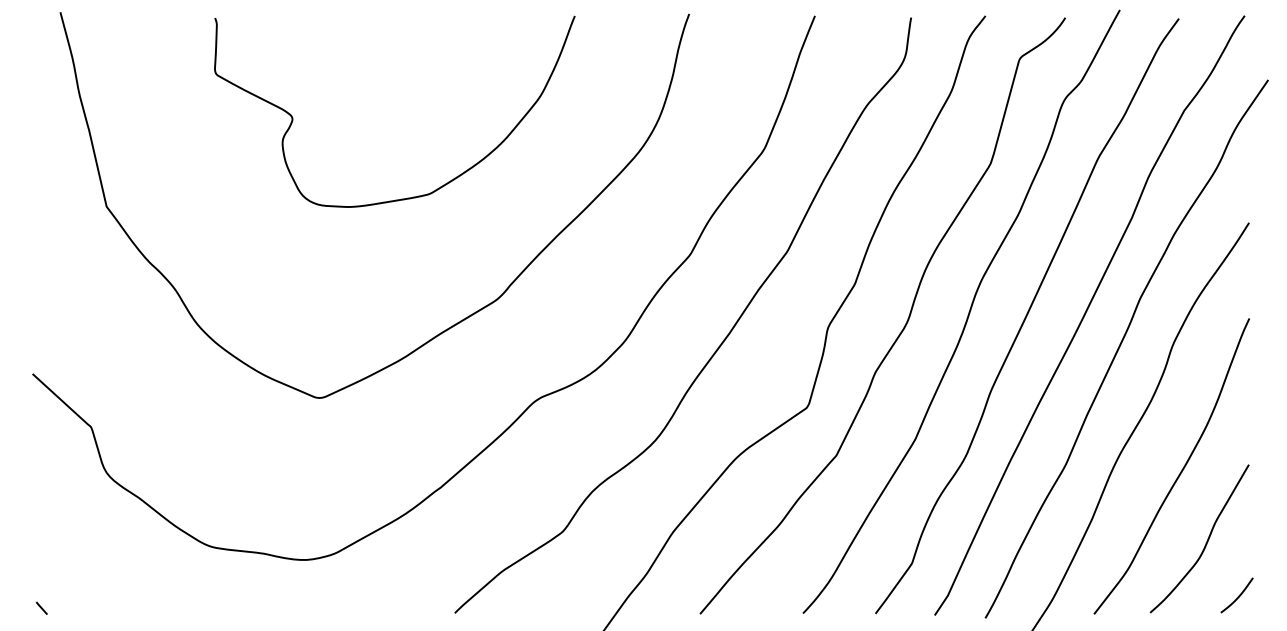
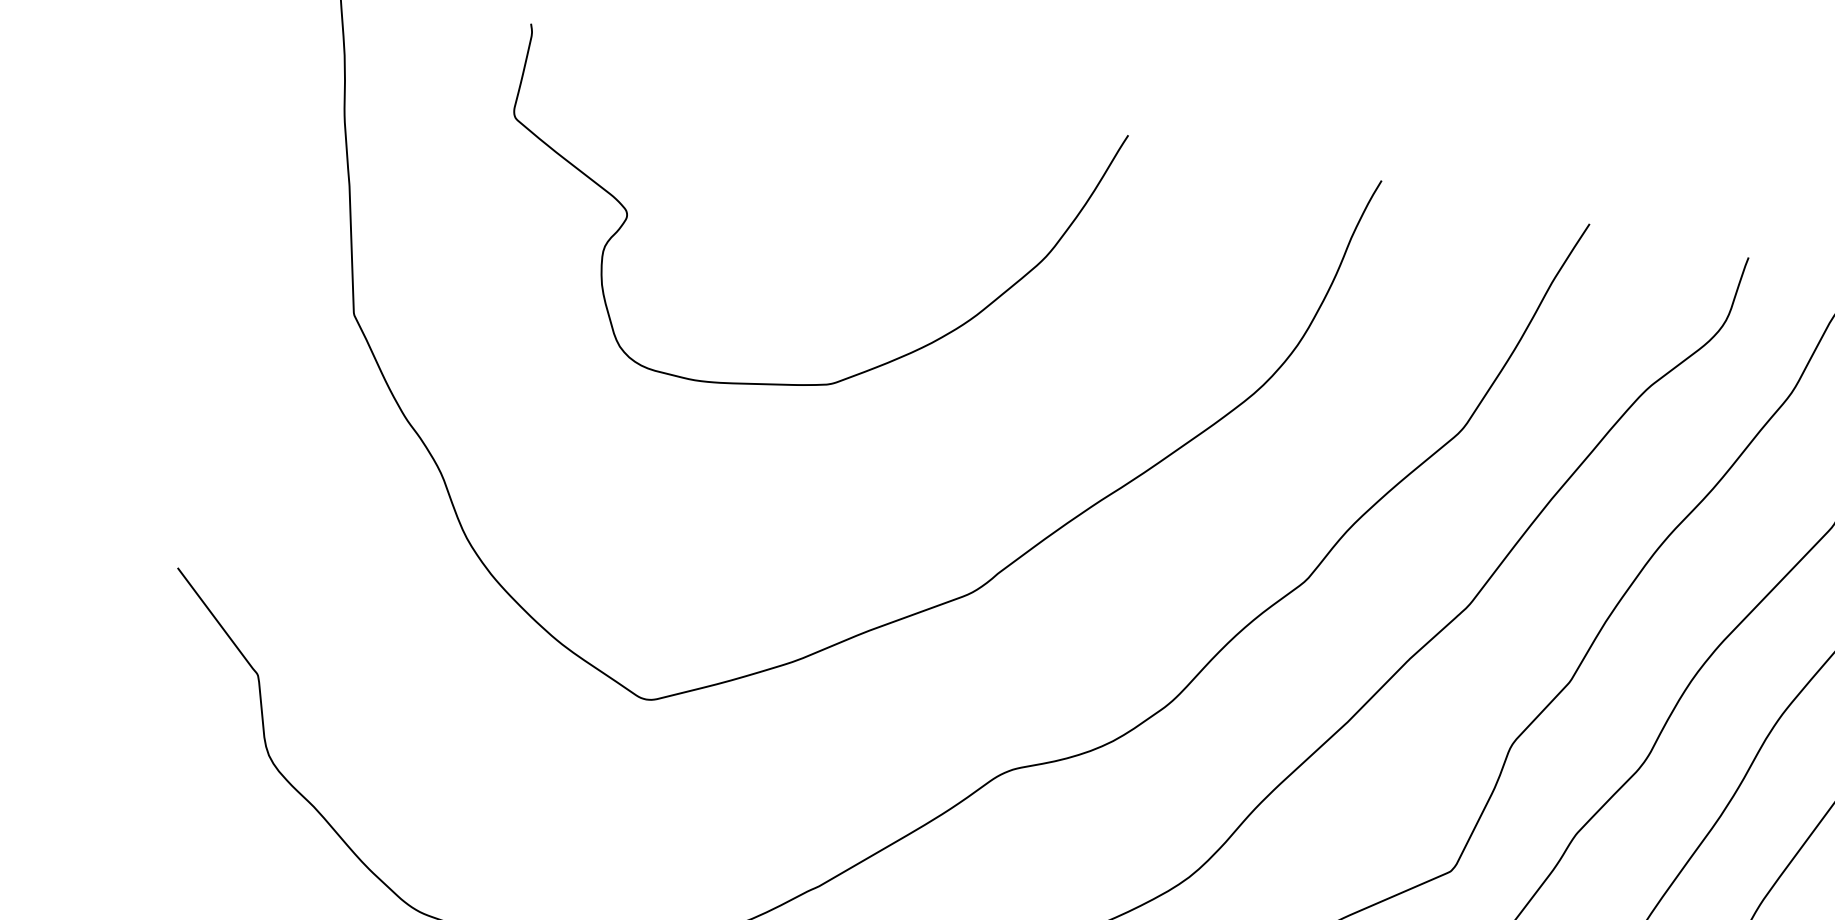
curve: (407, 197) -> (792, 382), moved

